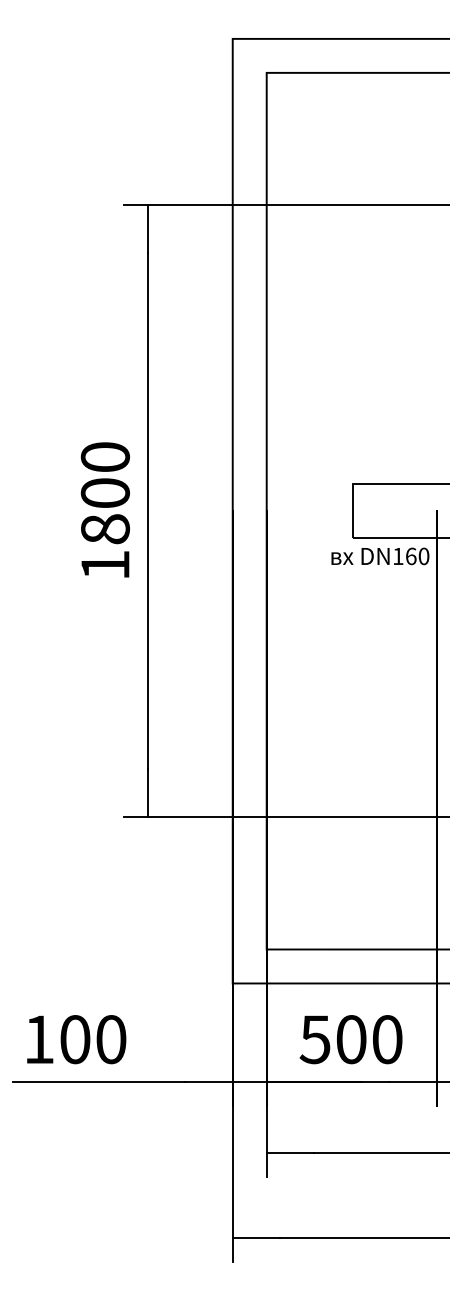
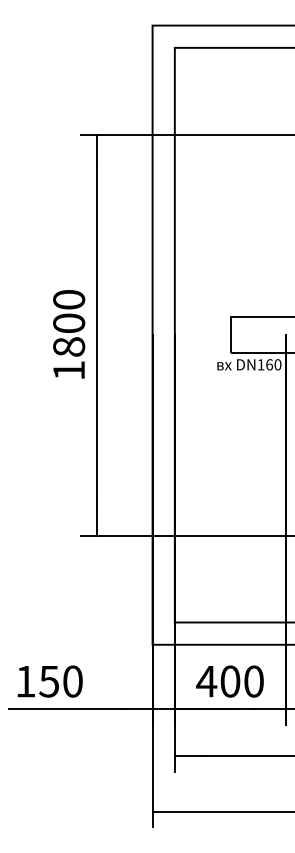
text: (75, 1039) -> (49, 681), 100 -> 150
text: (315, 1039) -> (206, 681), 500 -> 400

